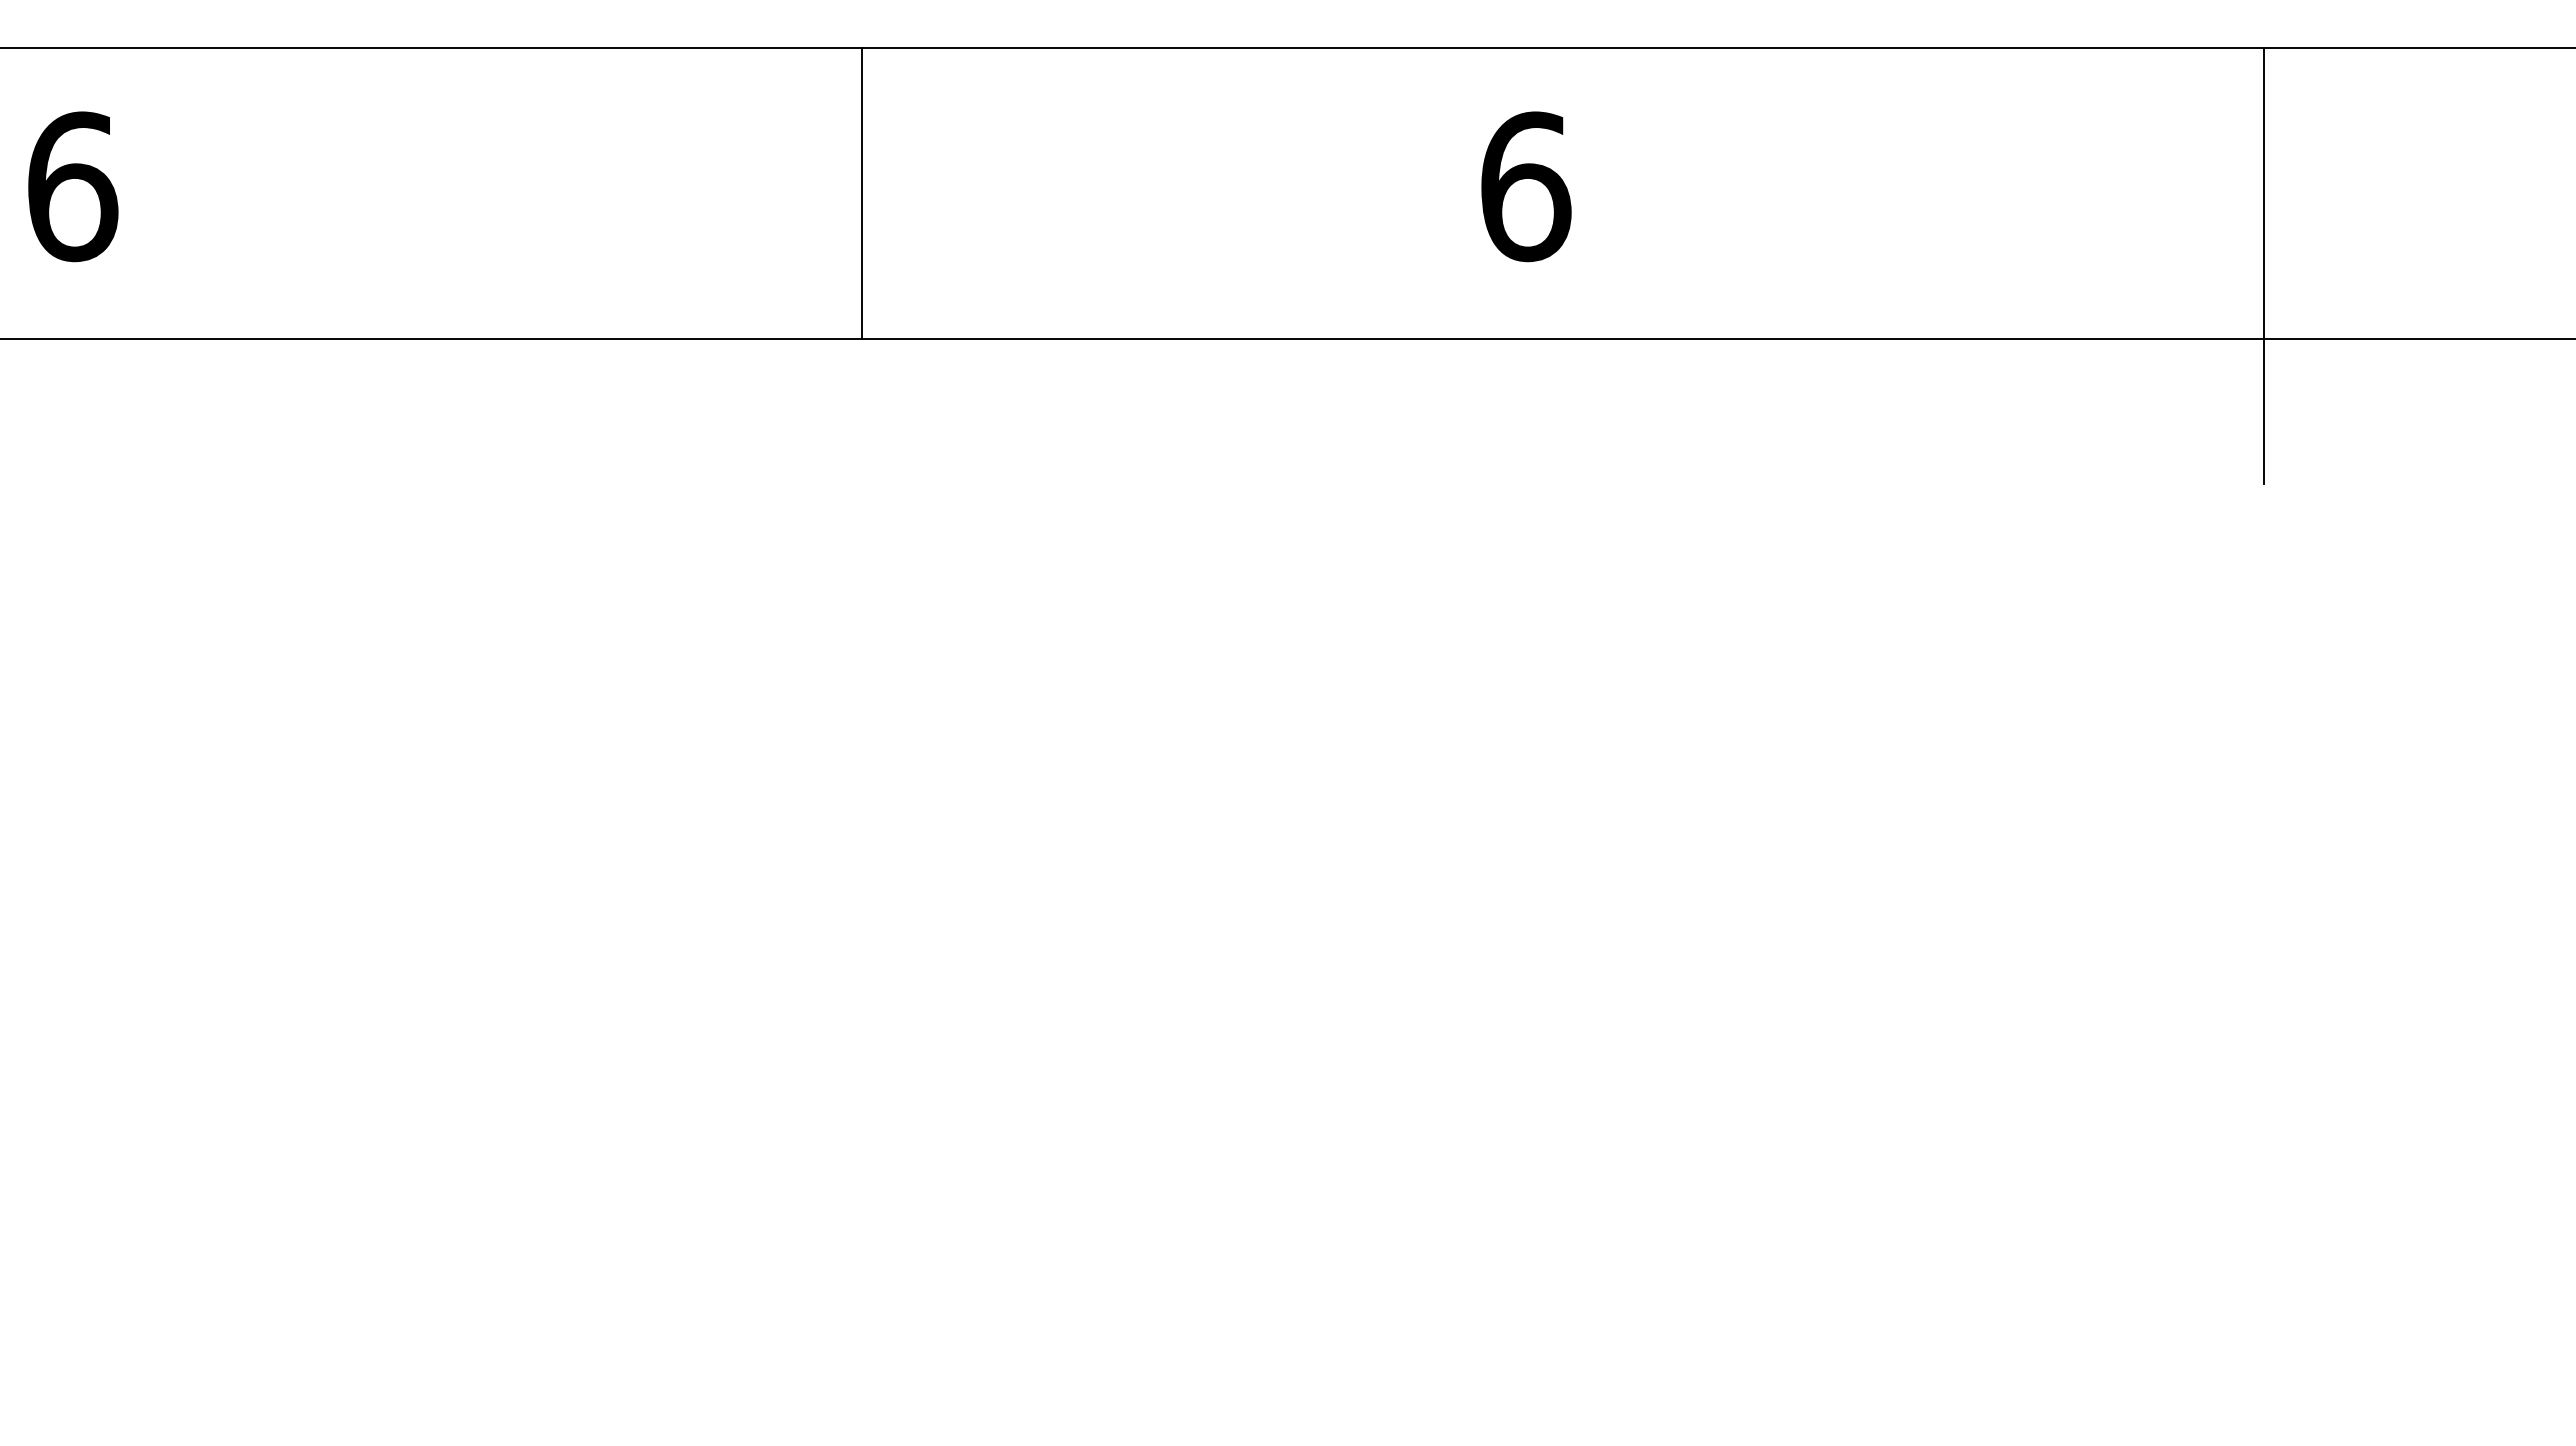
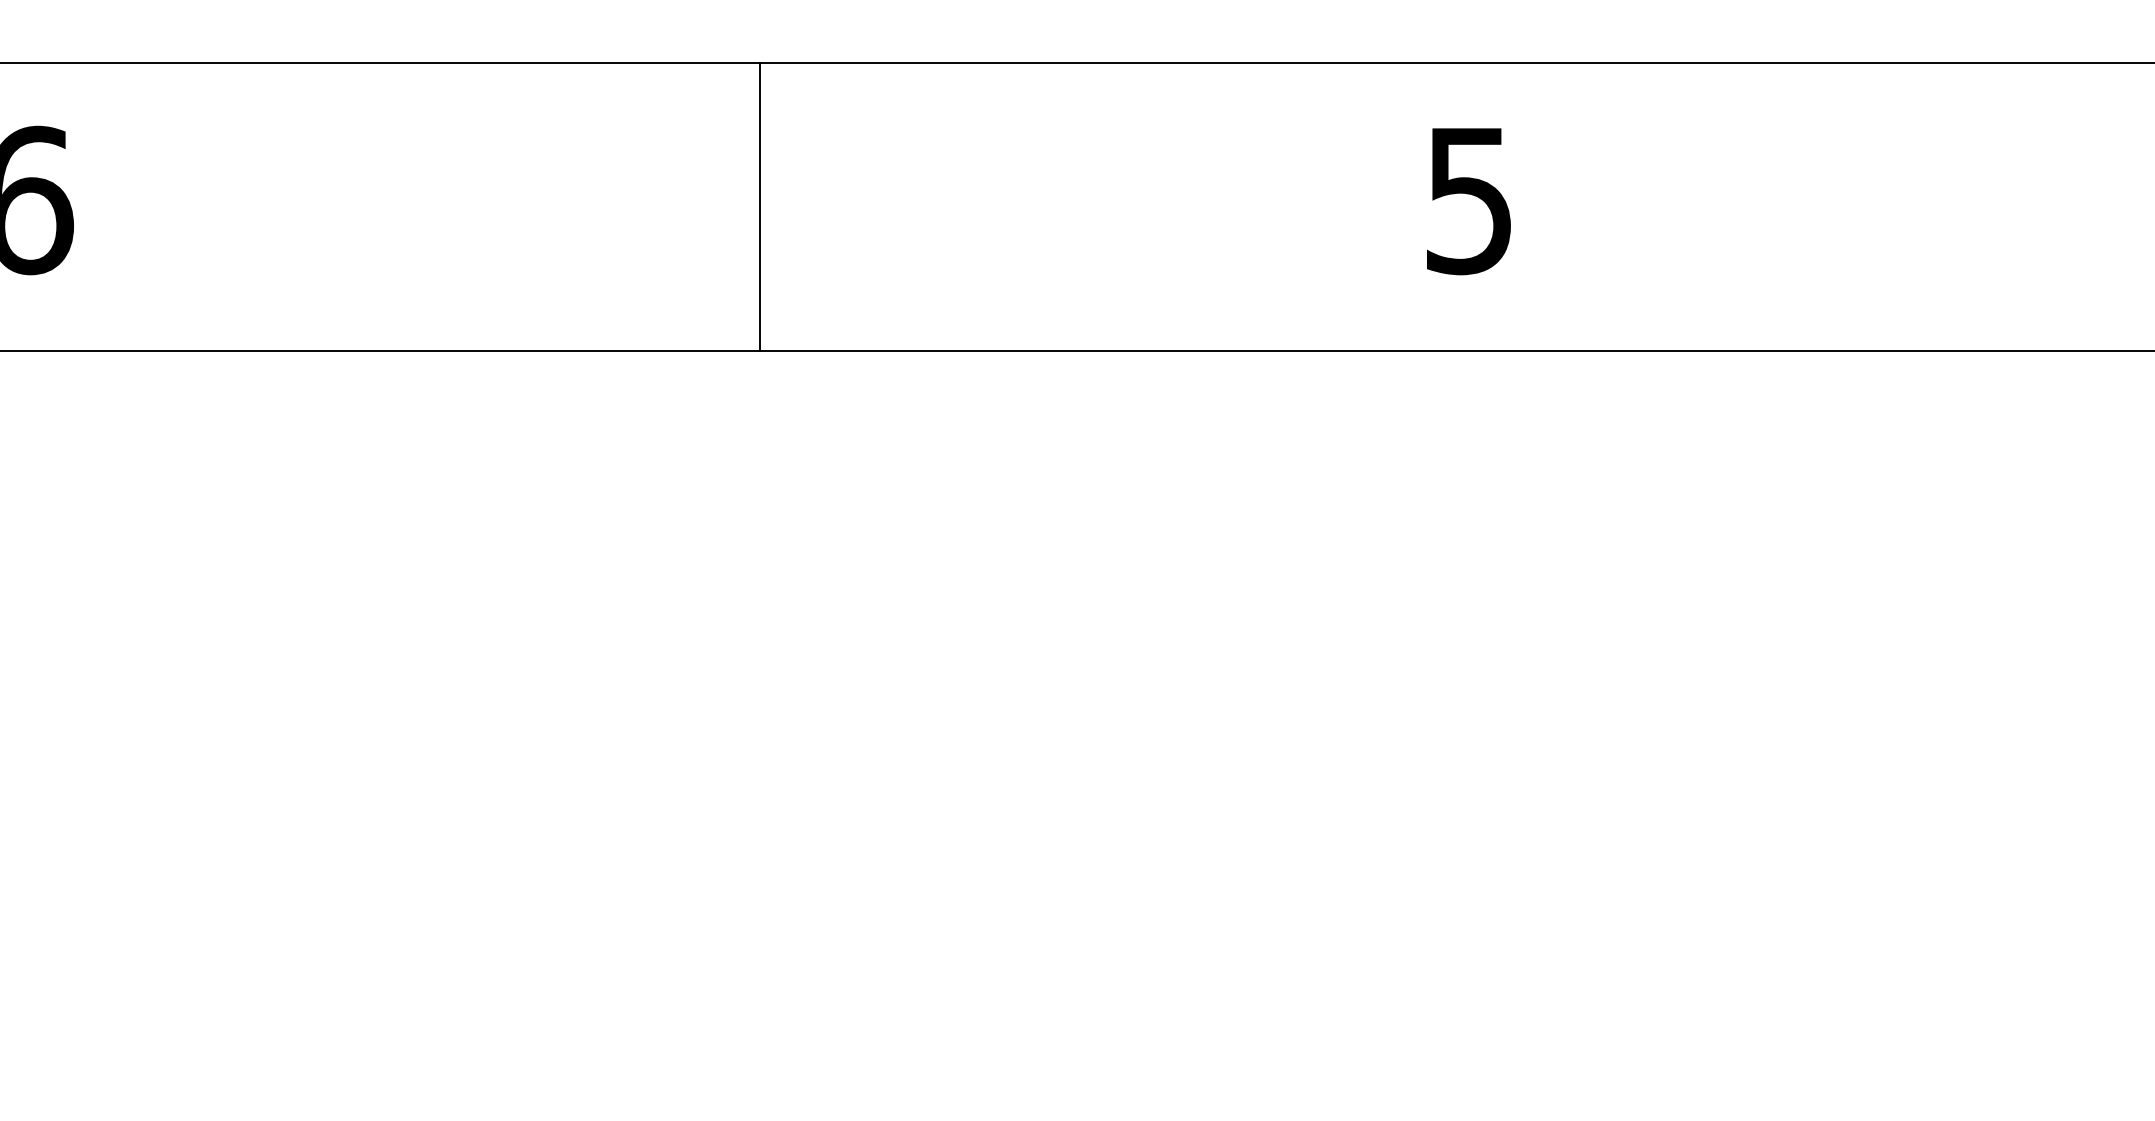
text: (1526, 186) -> (1470, 200), 6 -> 5
line: (862, 193) -> (760, 207), moved

